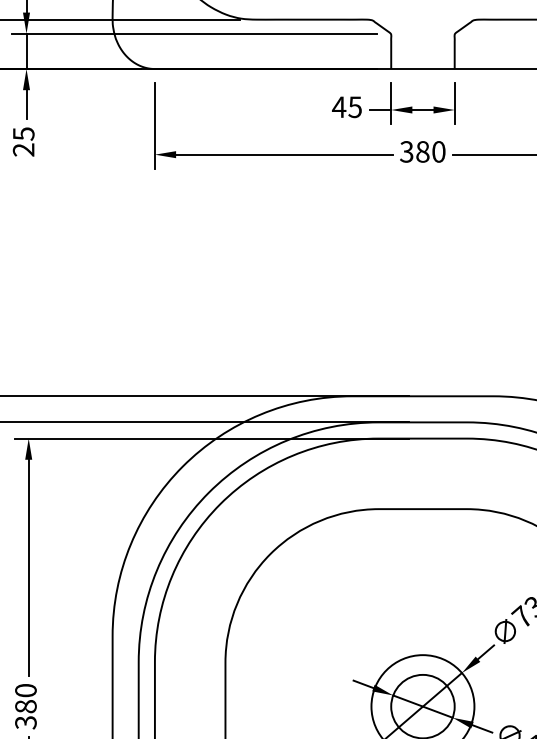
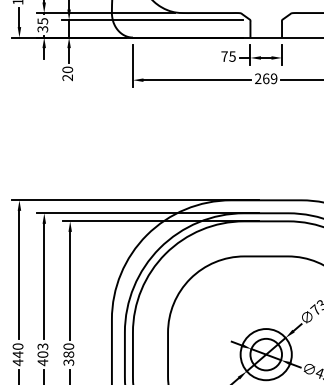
text: (339, 107) -> (224, 56), 45 -> 75
text: (23, 133) -> (67, 69), 25 -> 20
text: (423, 151) -> (266, 78), 380 -> 269

